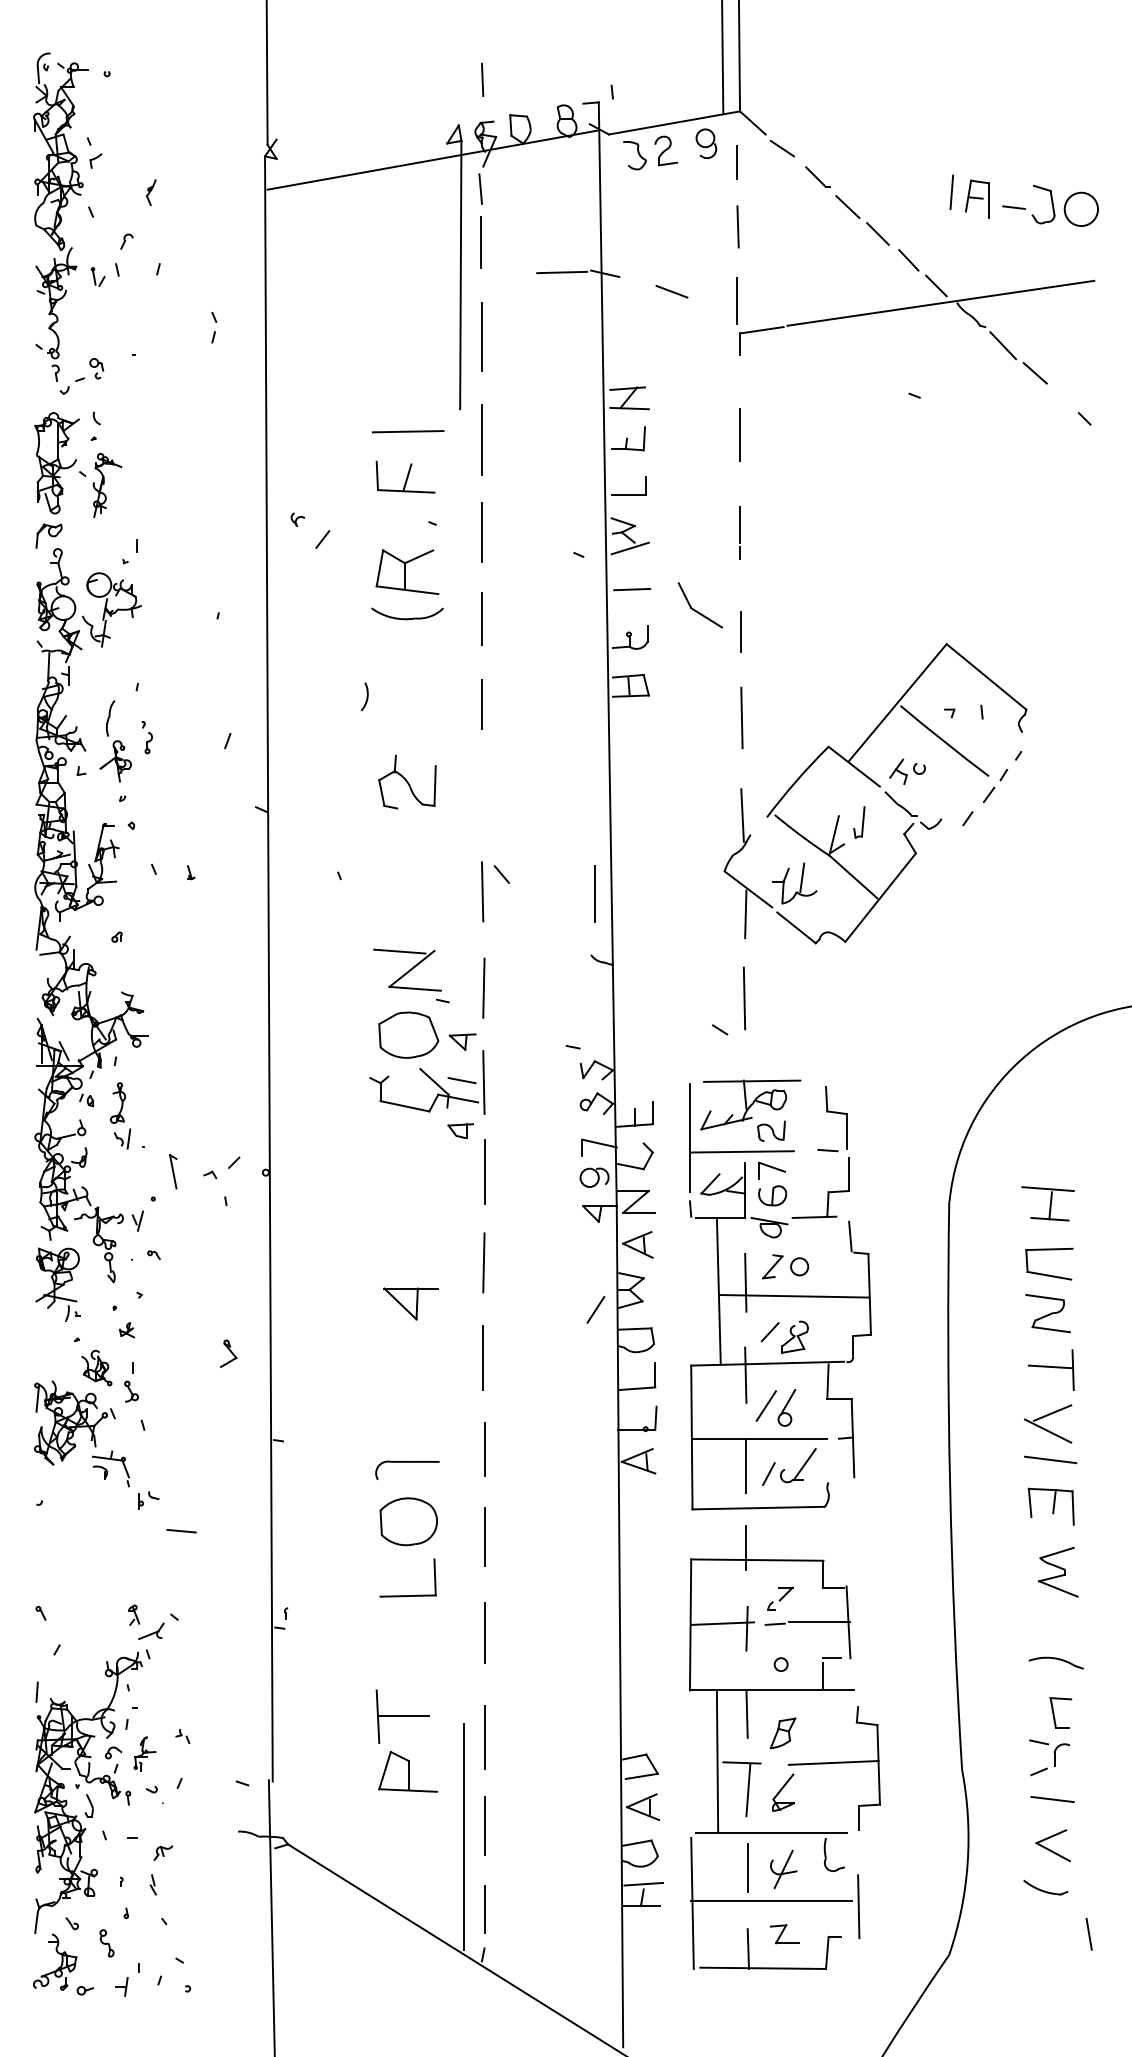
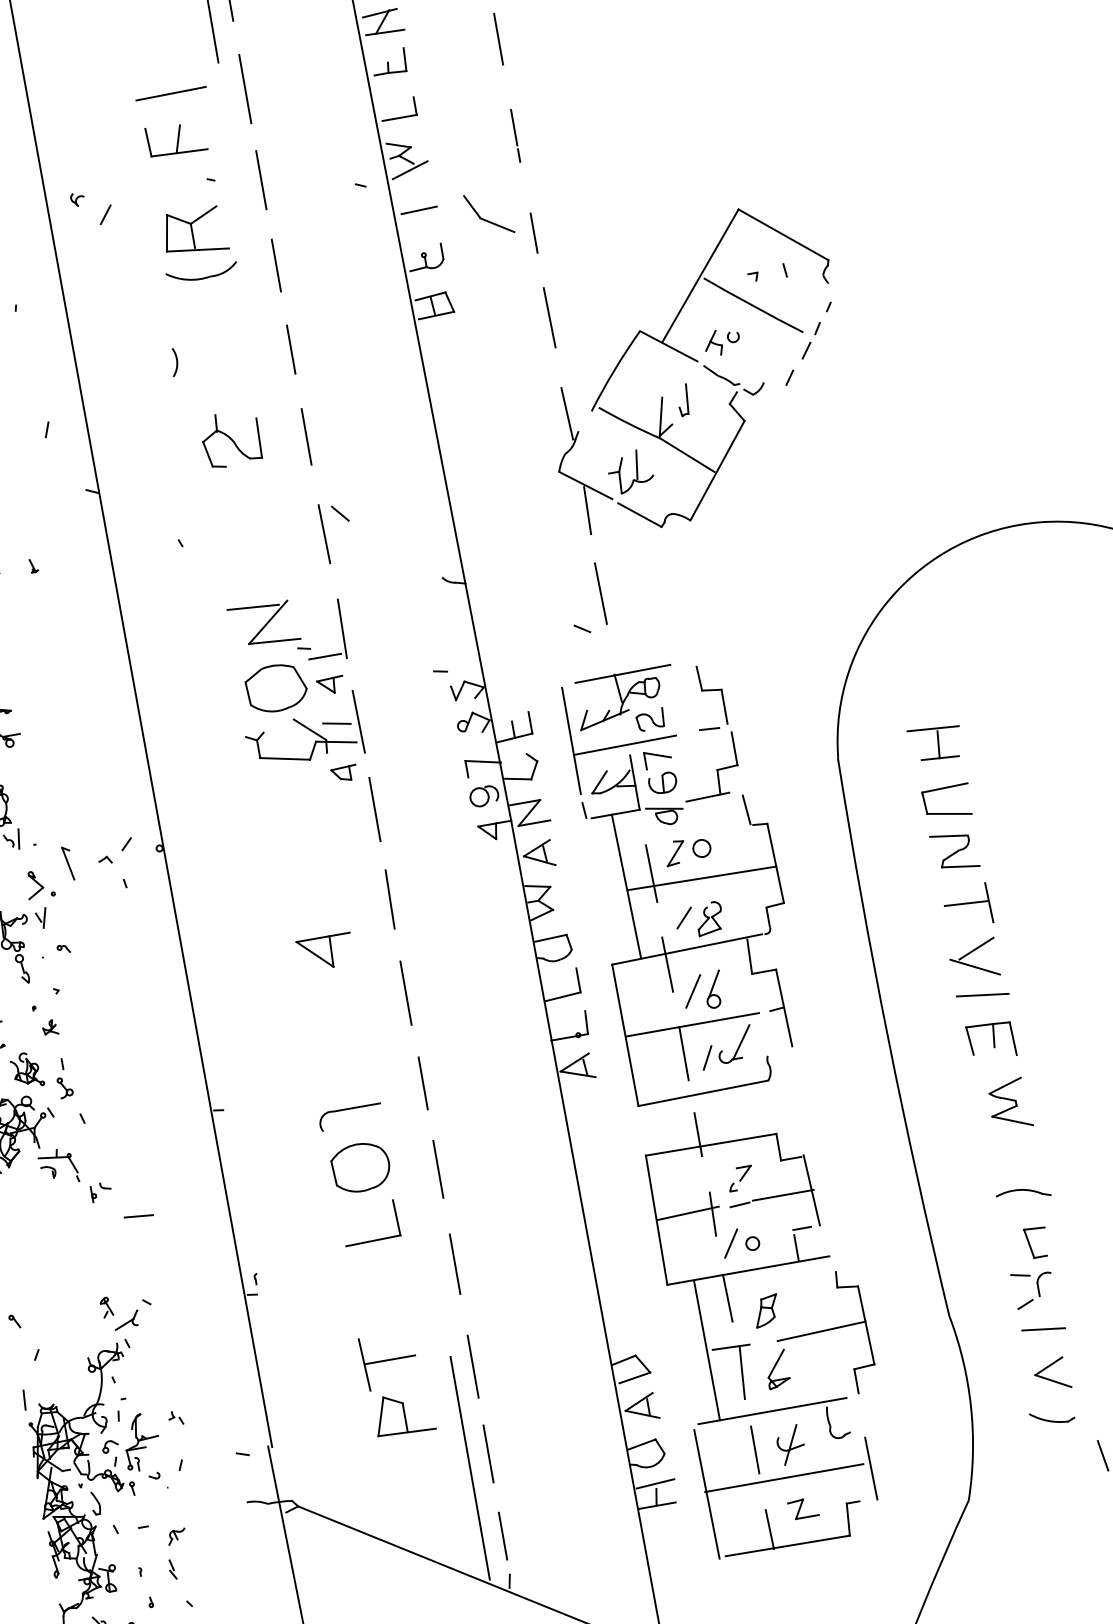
line: (594, 893) -> (306, 436), moved
line: (462, 1012) -> (325, 656), added
line: (595, 1309) -> (730, 1243), moved
part: (228, 1353) -> (34, 884), moved
part: (144, 1753) -> (140, 1441), size x1.67

